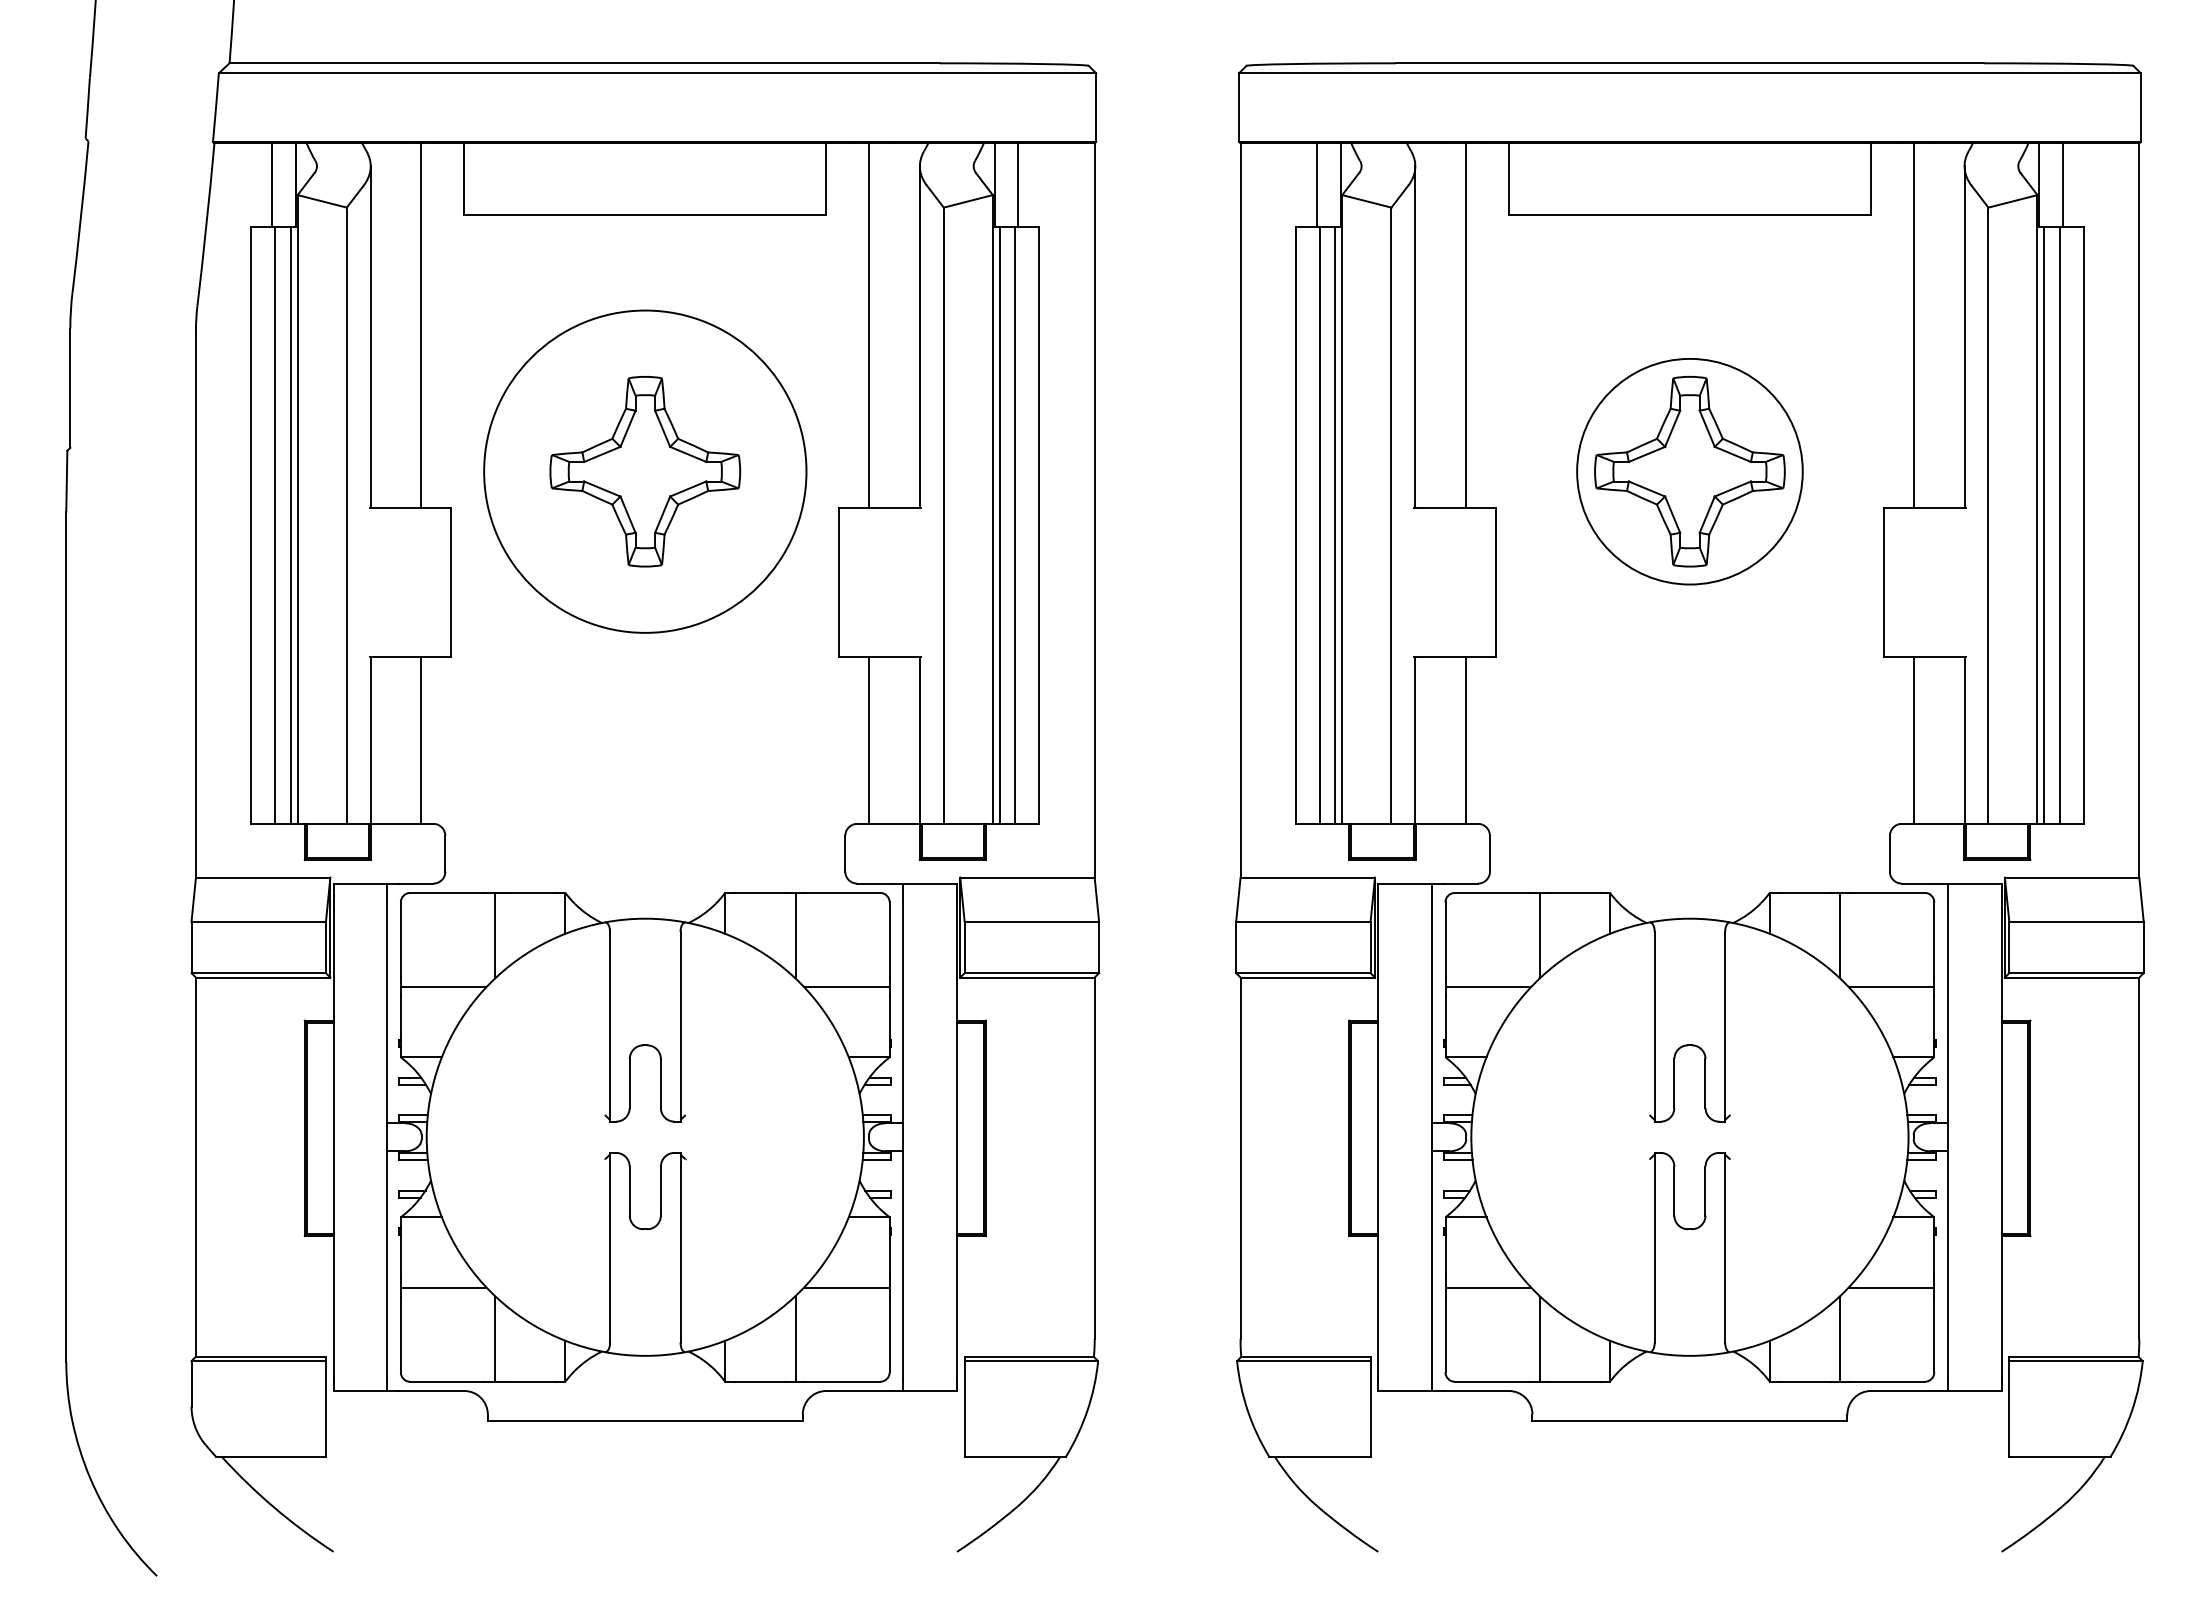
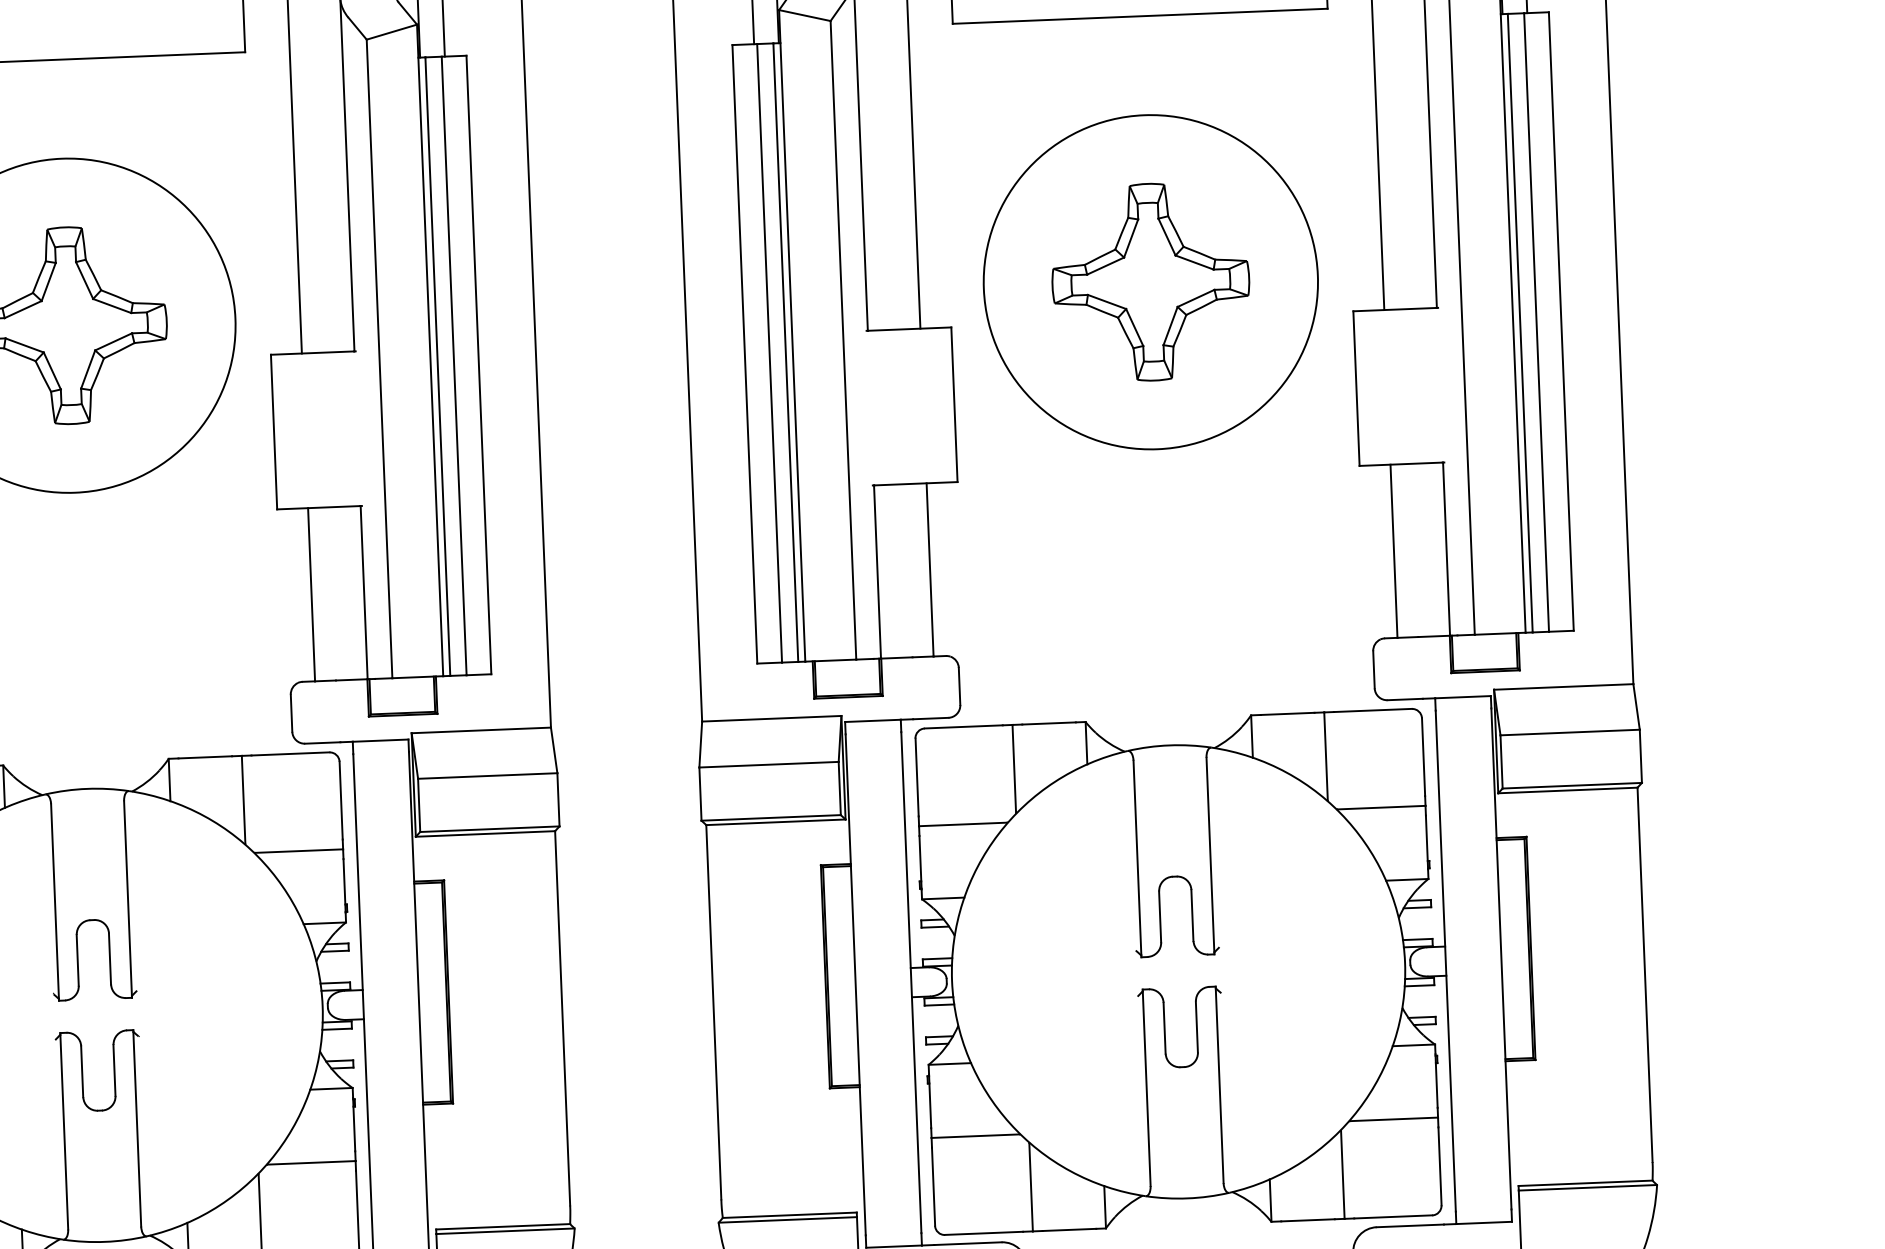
circle: (1689, 471) -> (1150, 282), size x1.43

